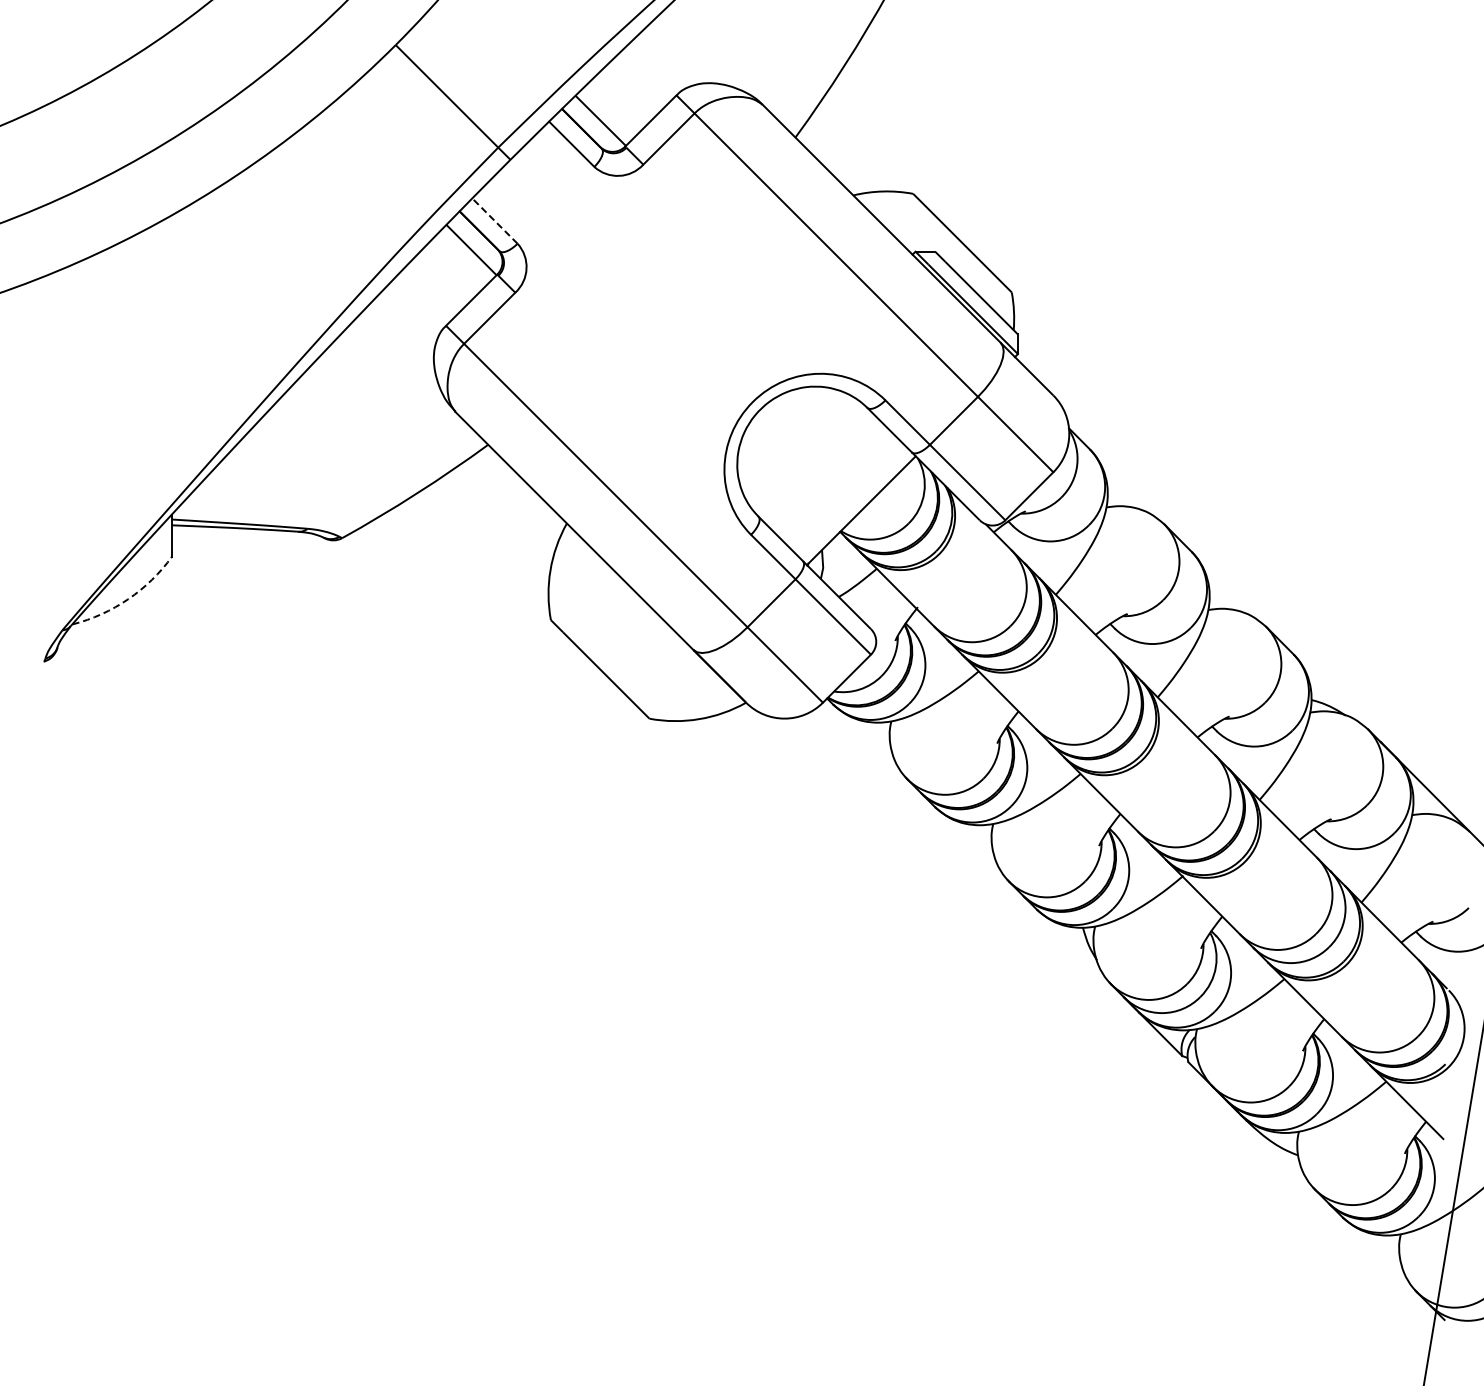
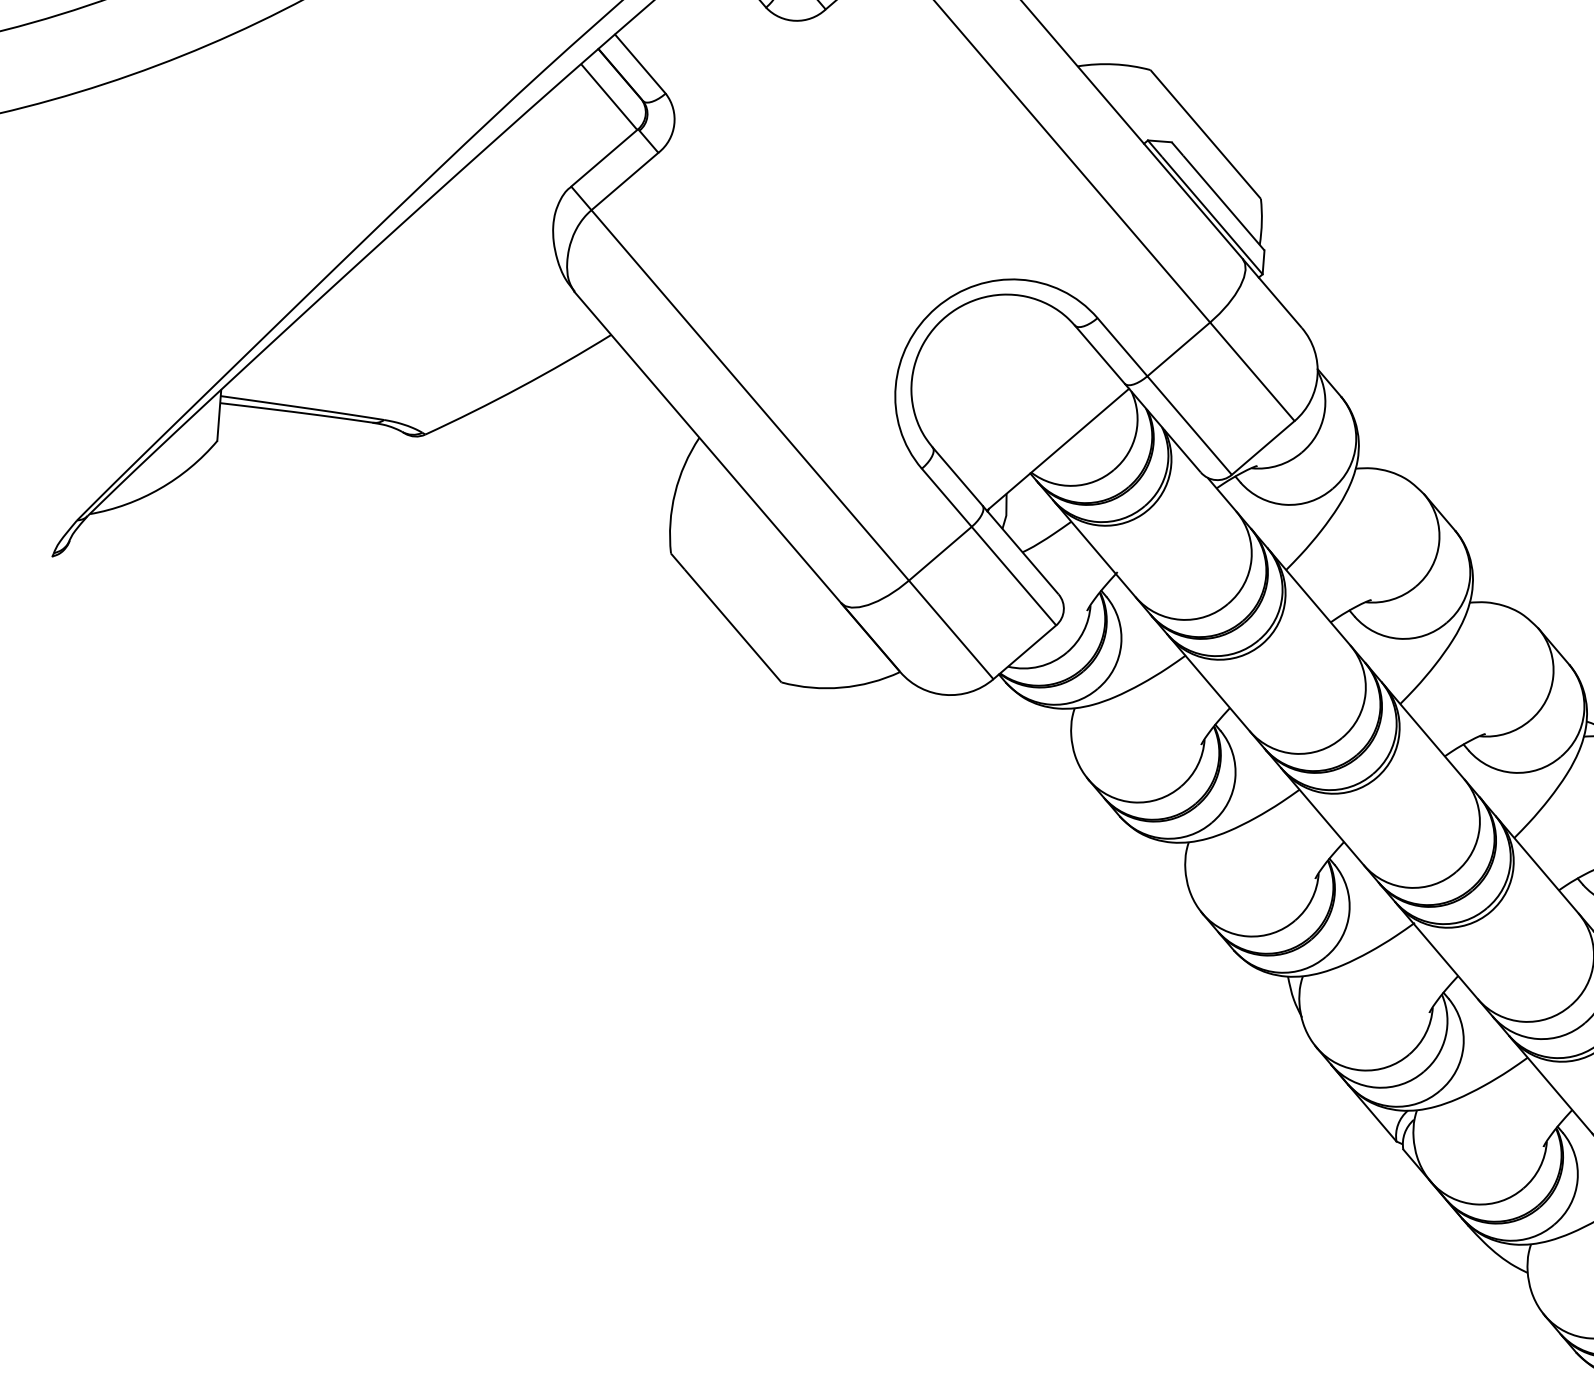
line: (494, 221) -> (639, 64), dashed -> solid
arc: (128, 599) -> (160, 489), dashed -> solid

